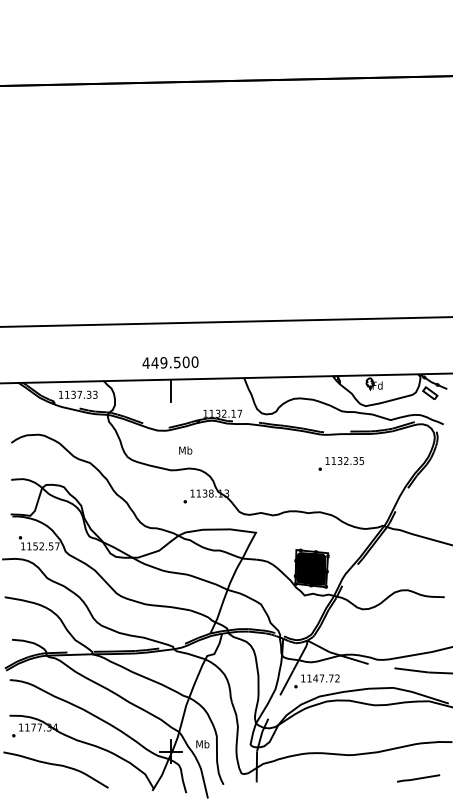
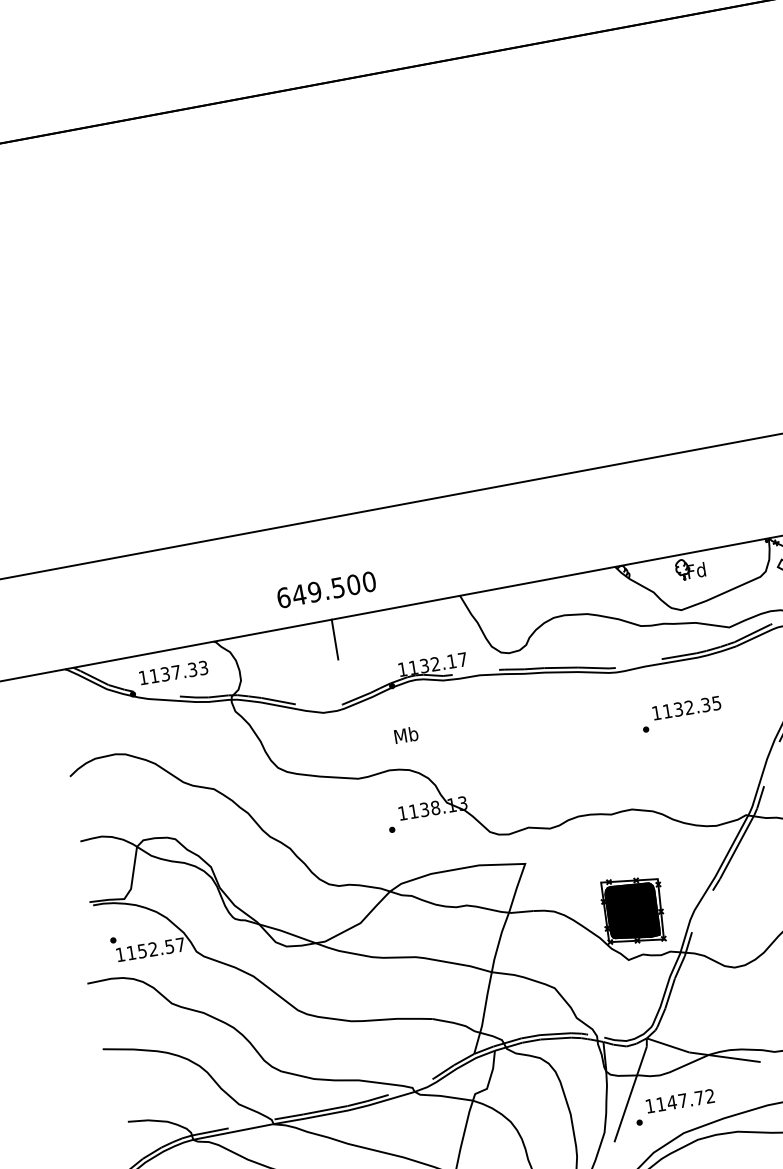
text: (145, 362) -> (282, 596), 449.500 -> 649.500
text: (185, 450) -> (405, 735), moved
text: (340, 463) -> (679, 713), moved

